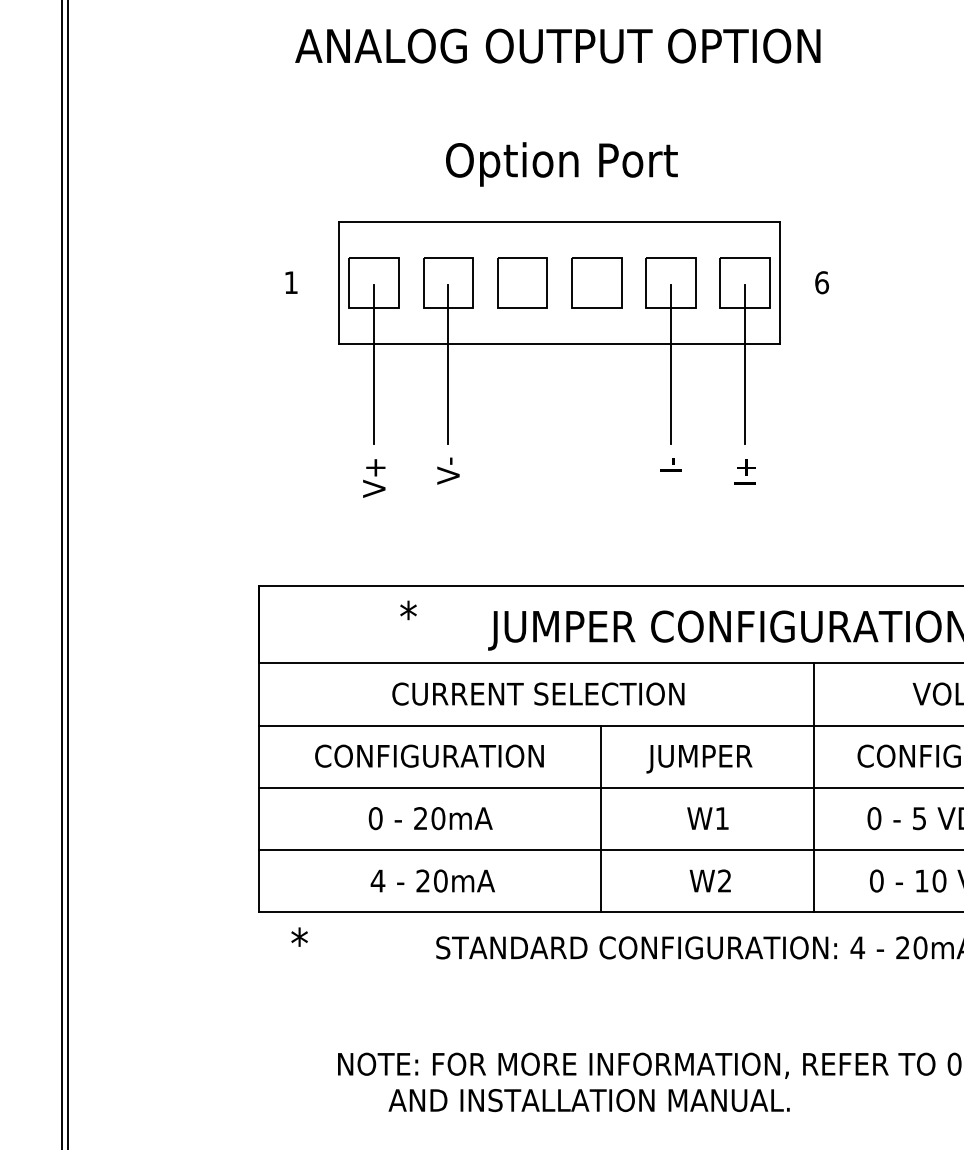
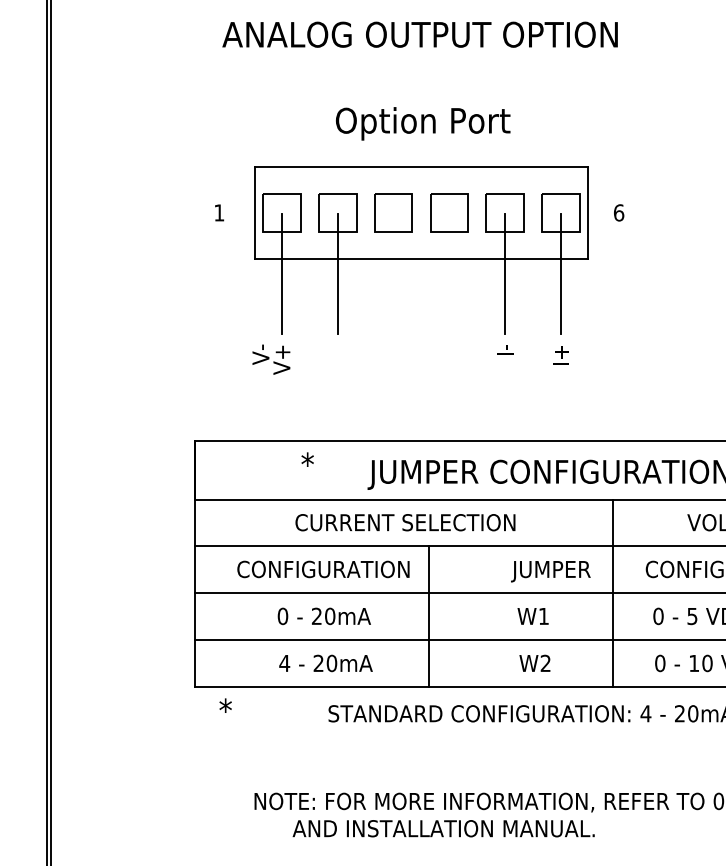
text: (448, 470) -> (260, 354), moved
text: (699, 759) -> (550, 571), moved
line: (601, 818) -> (429, 616), moved

